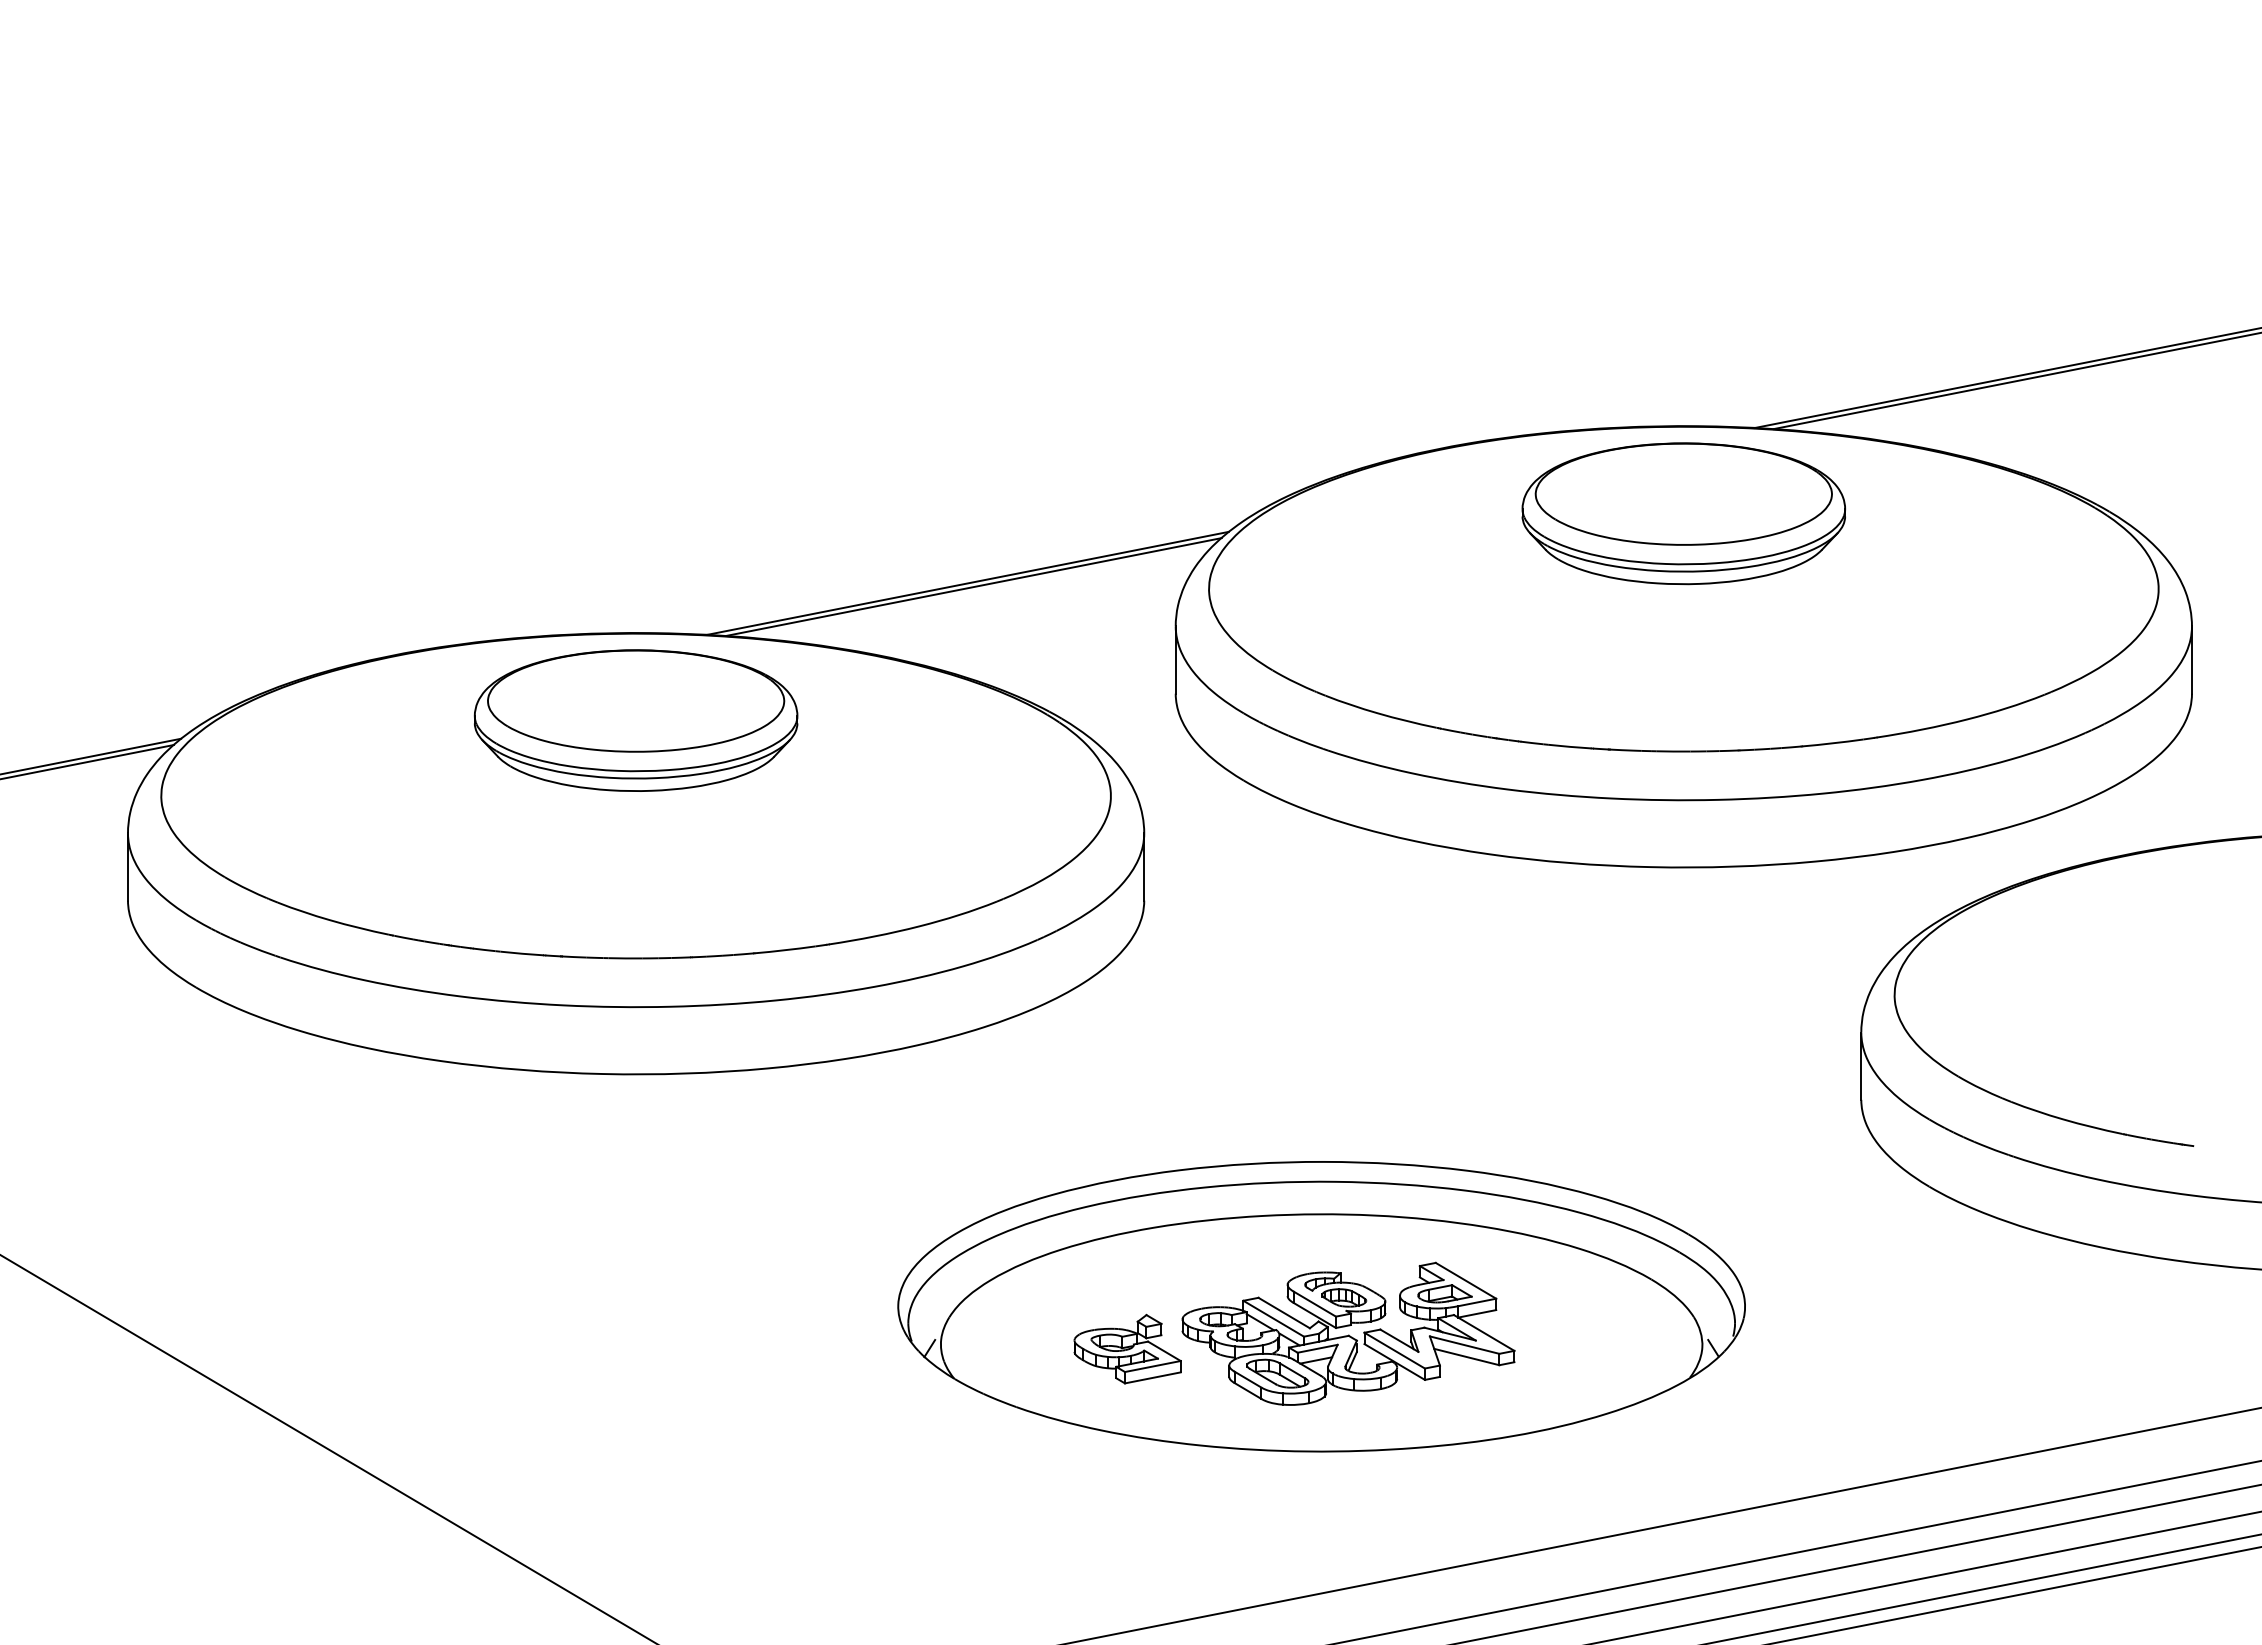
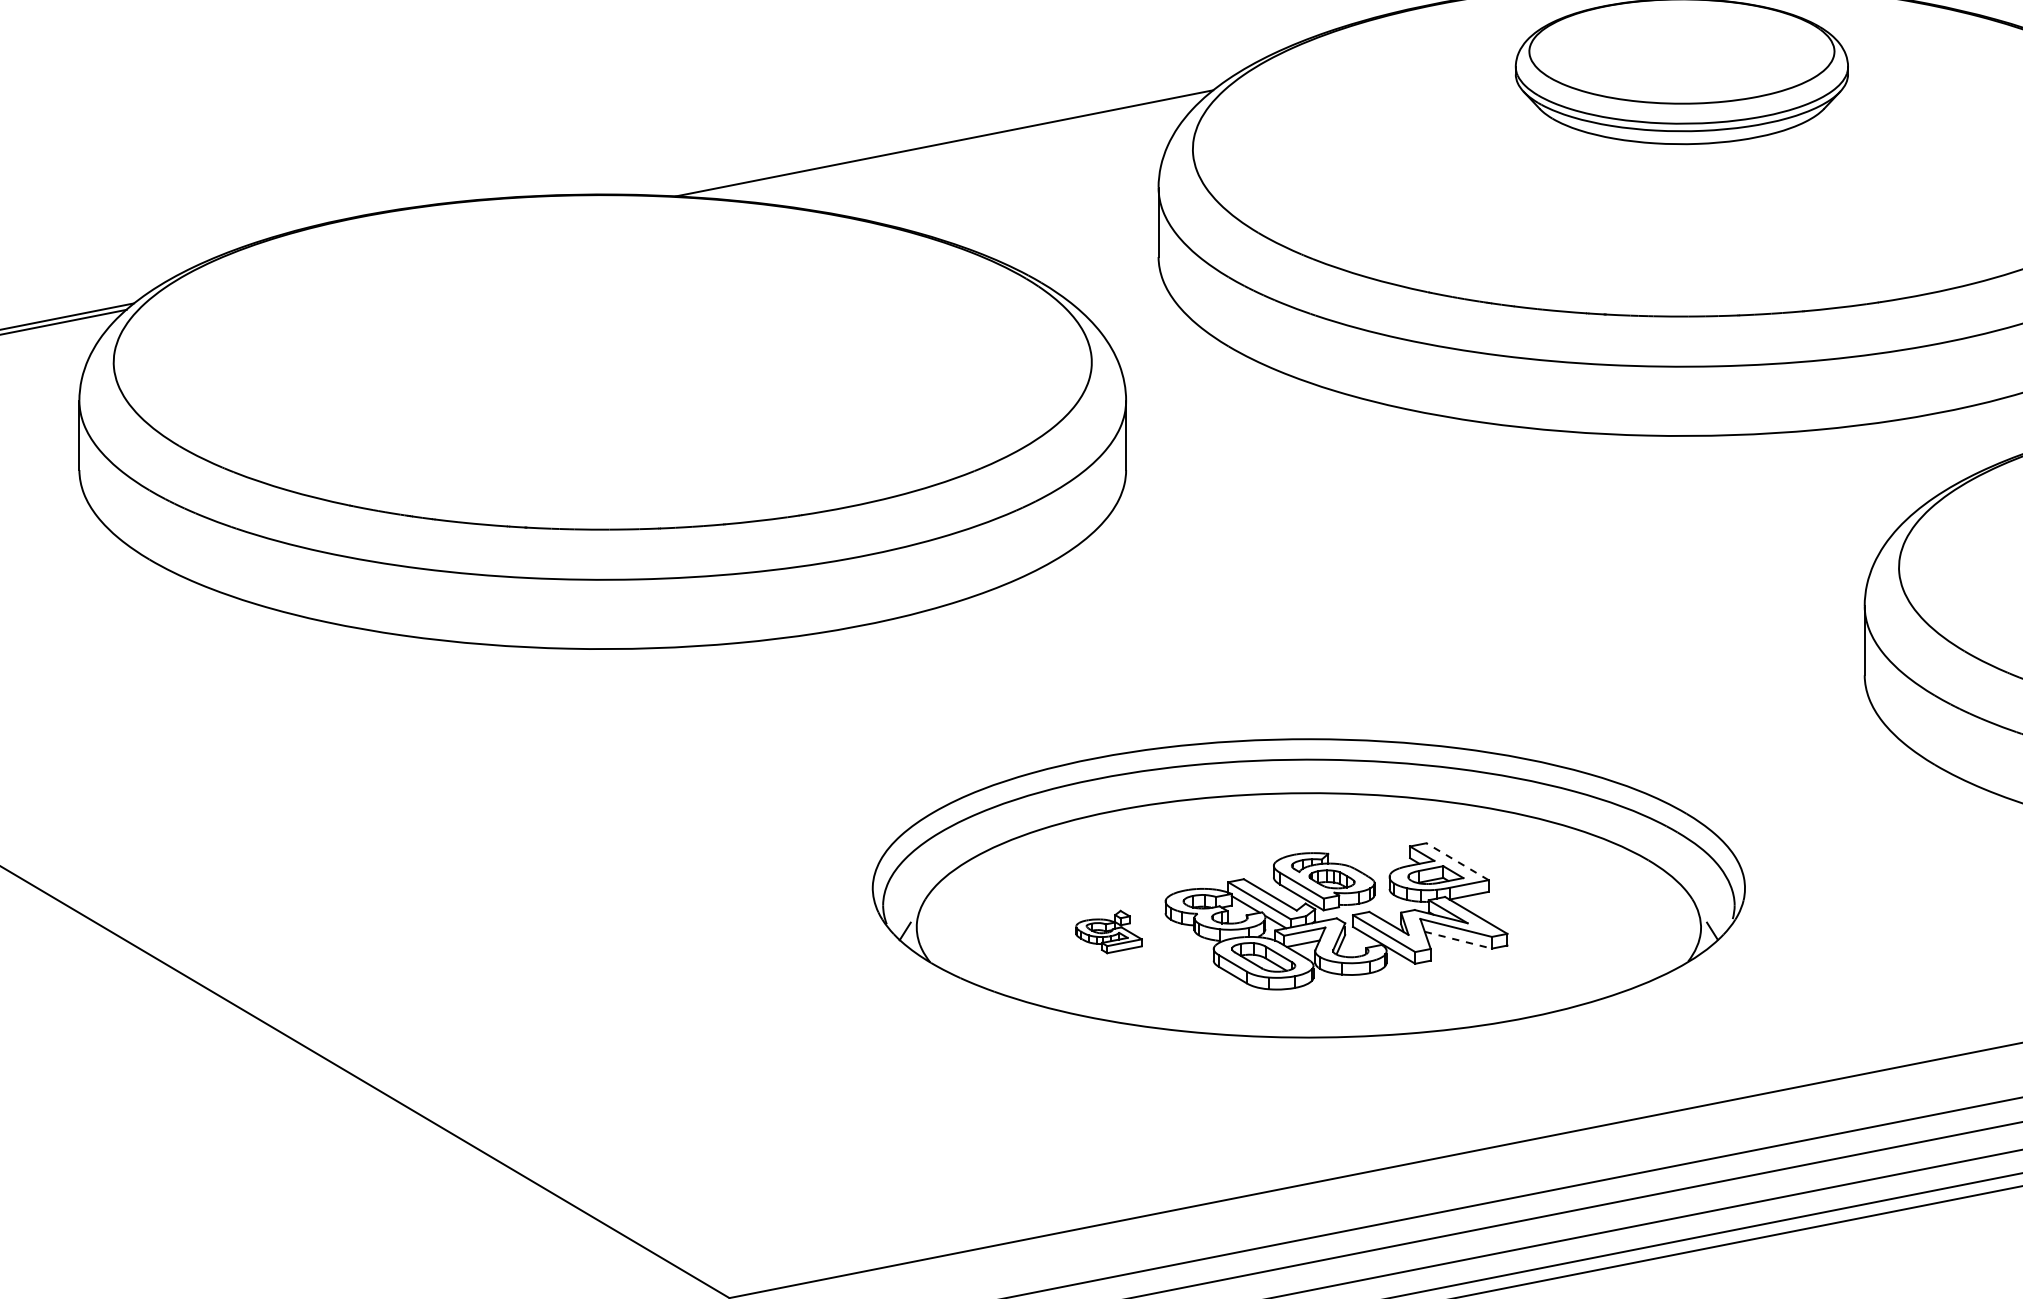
line: (973, 586) -> (950, 146), removed
part: (635, 720) -> (602, 284), removed
line: (1465, 1280) -> (1457, 861), solid -> dashed
part: (1127, 1348) -> (1108, 931), size x0.6
line: (1466, 1357) -> (1458, 940), solid -> dashed

